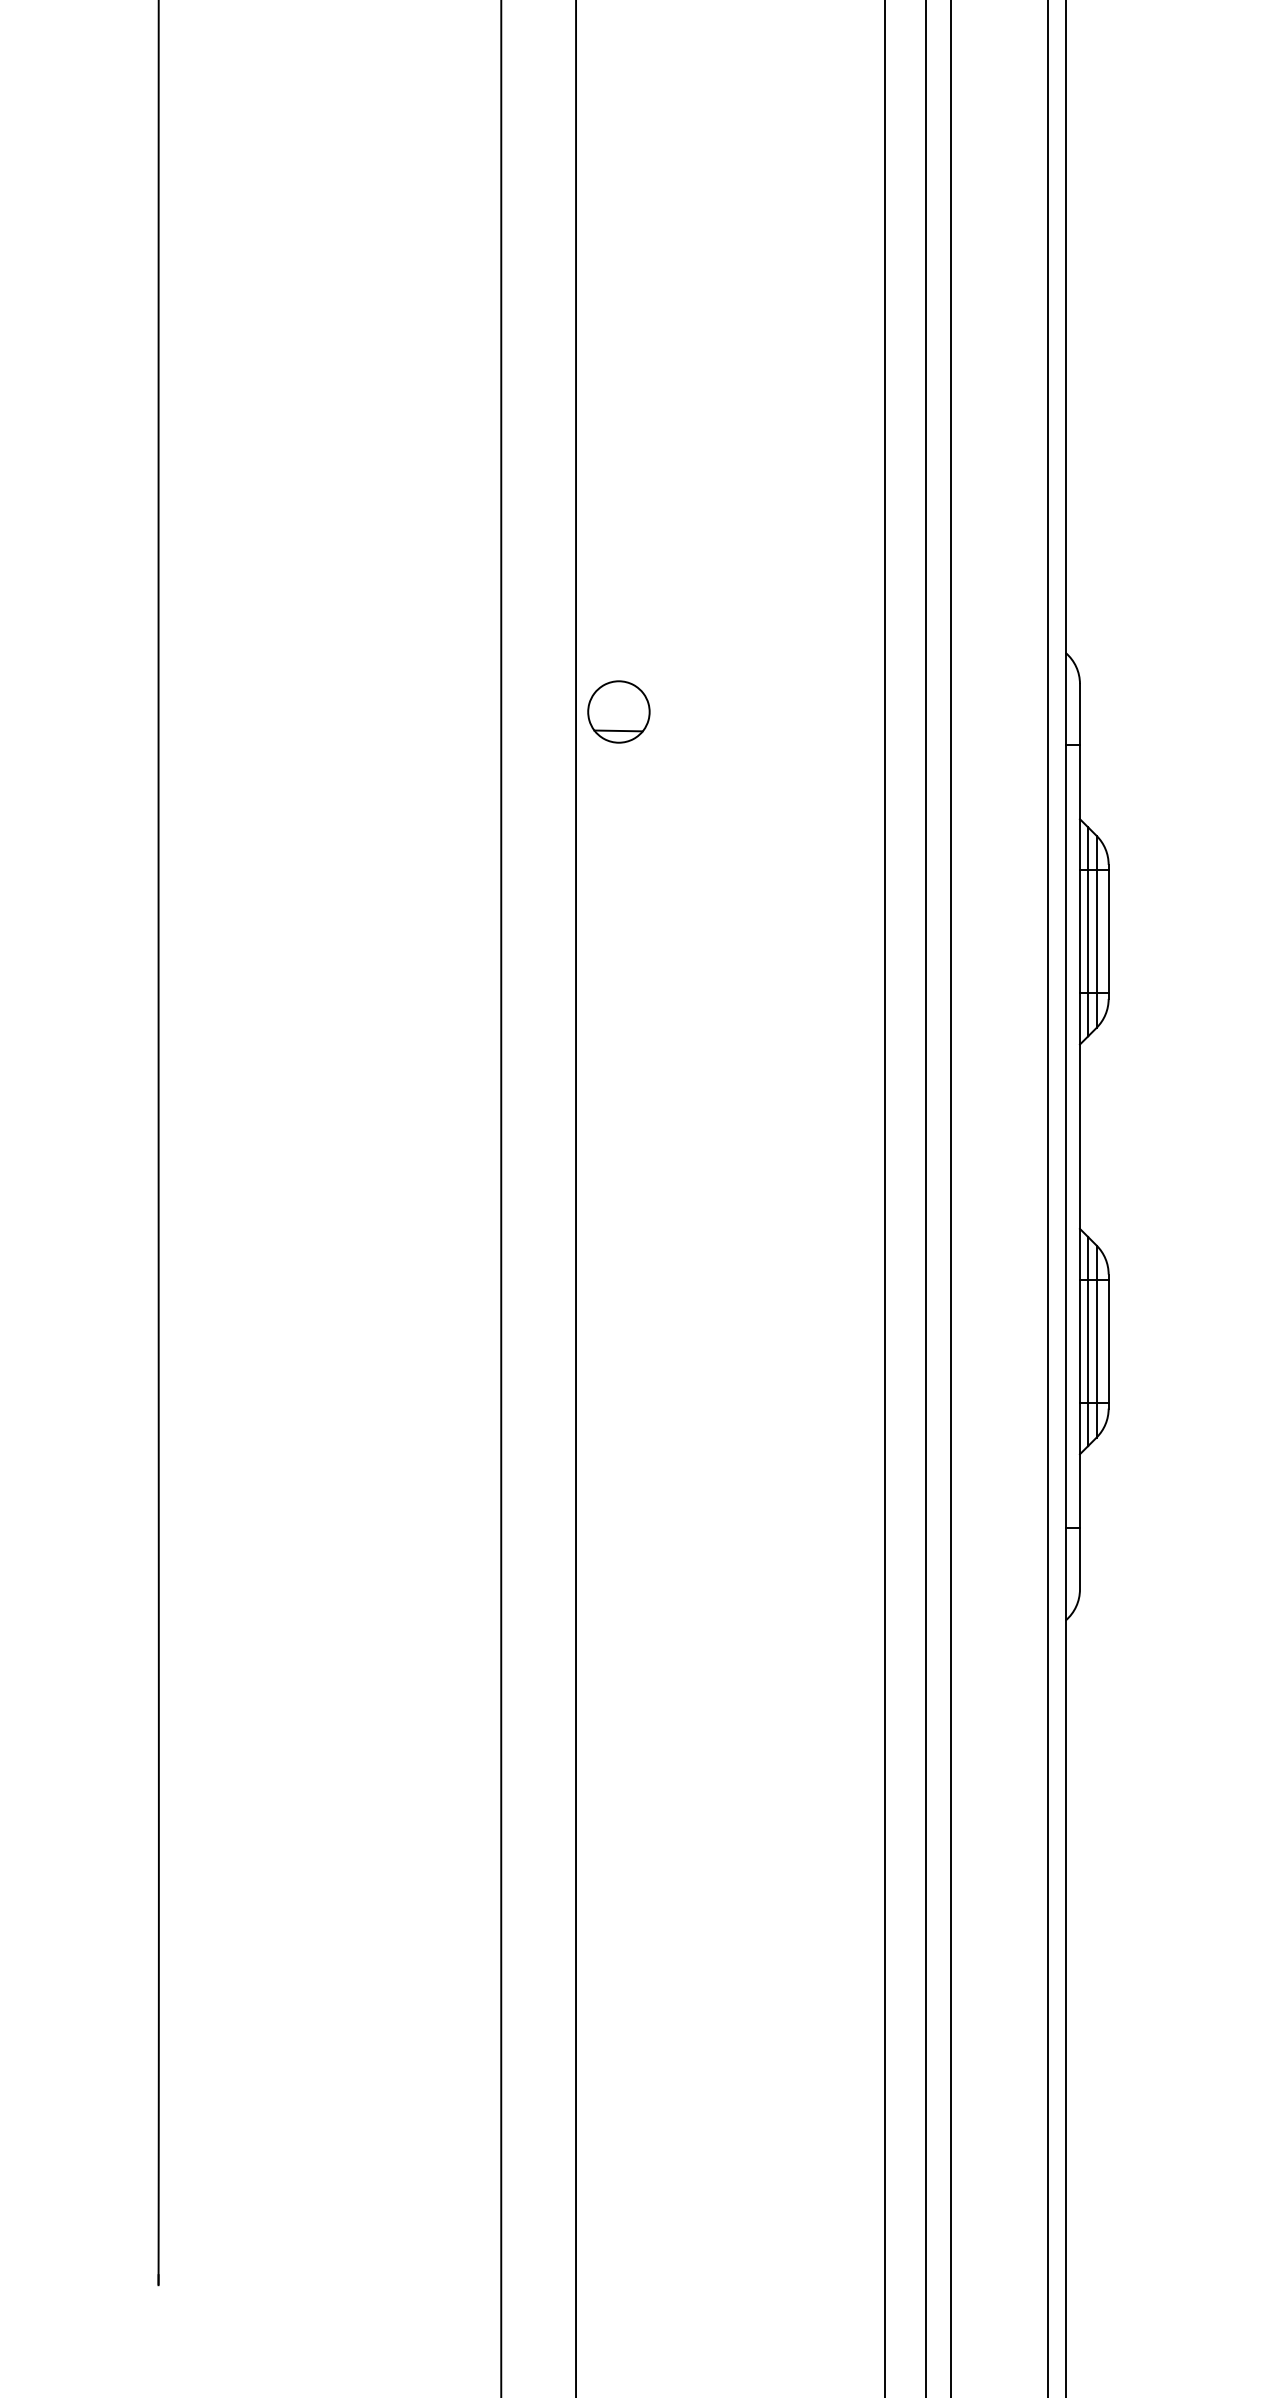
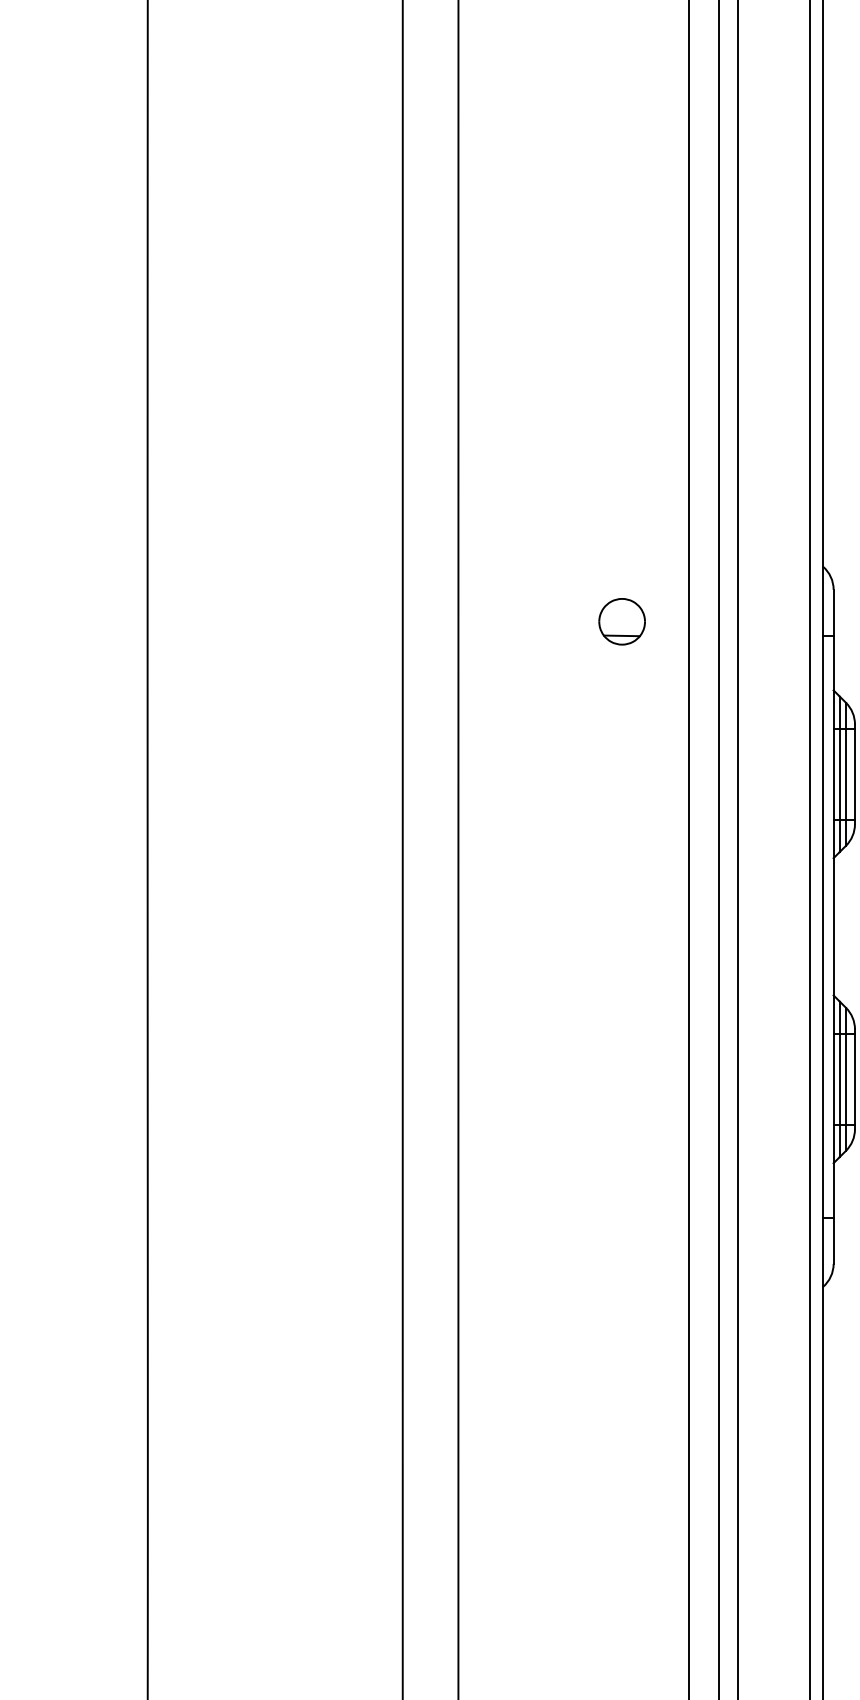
part: (618, 711) -> (621, 621), moved

